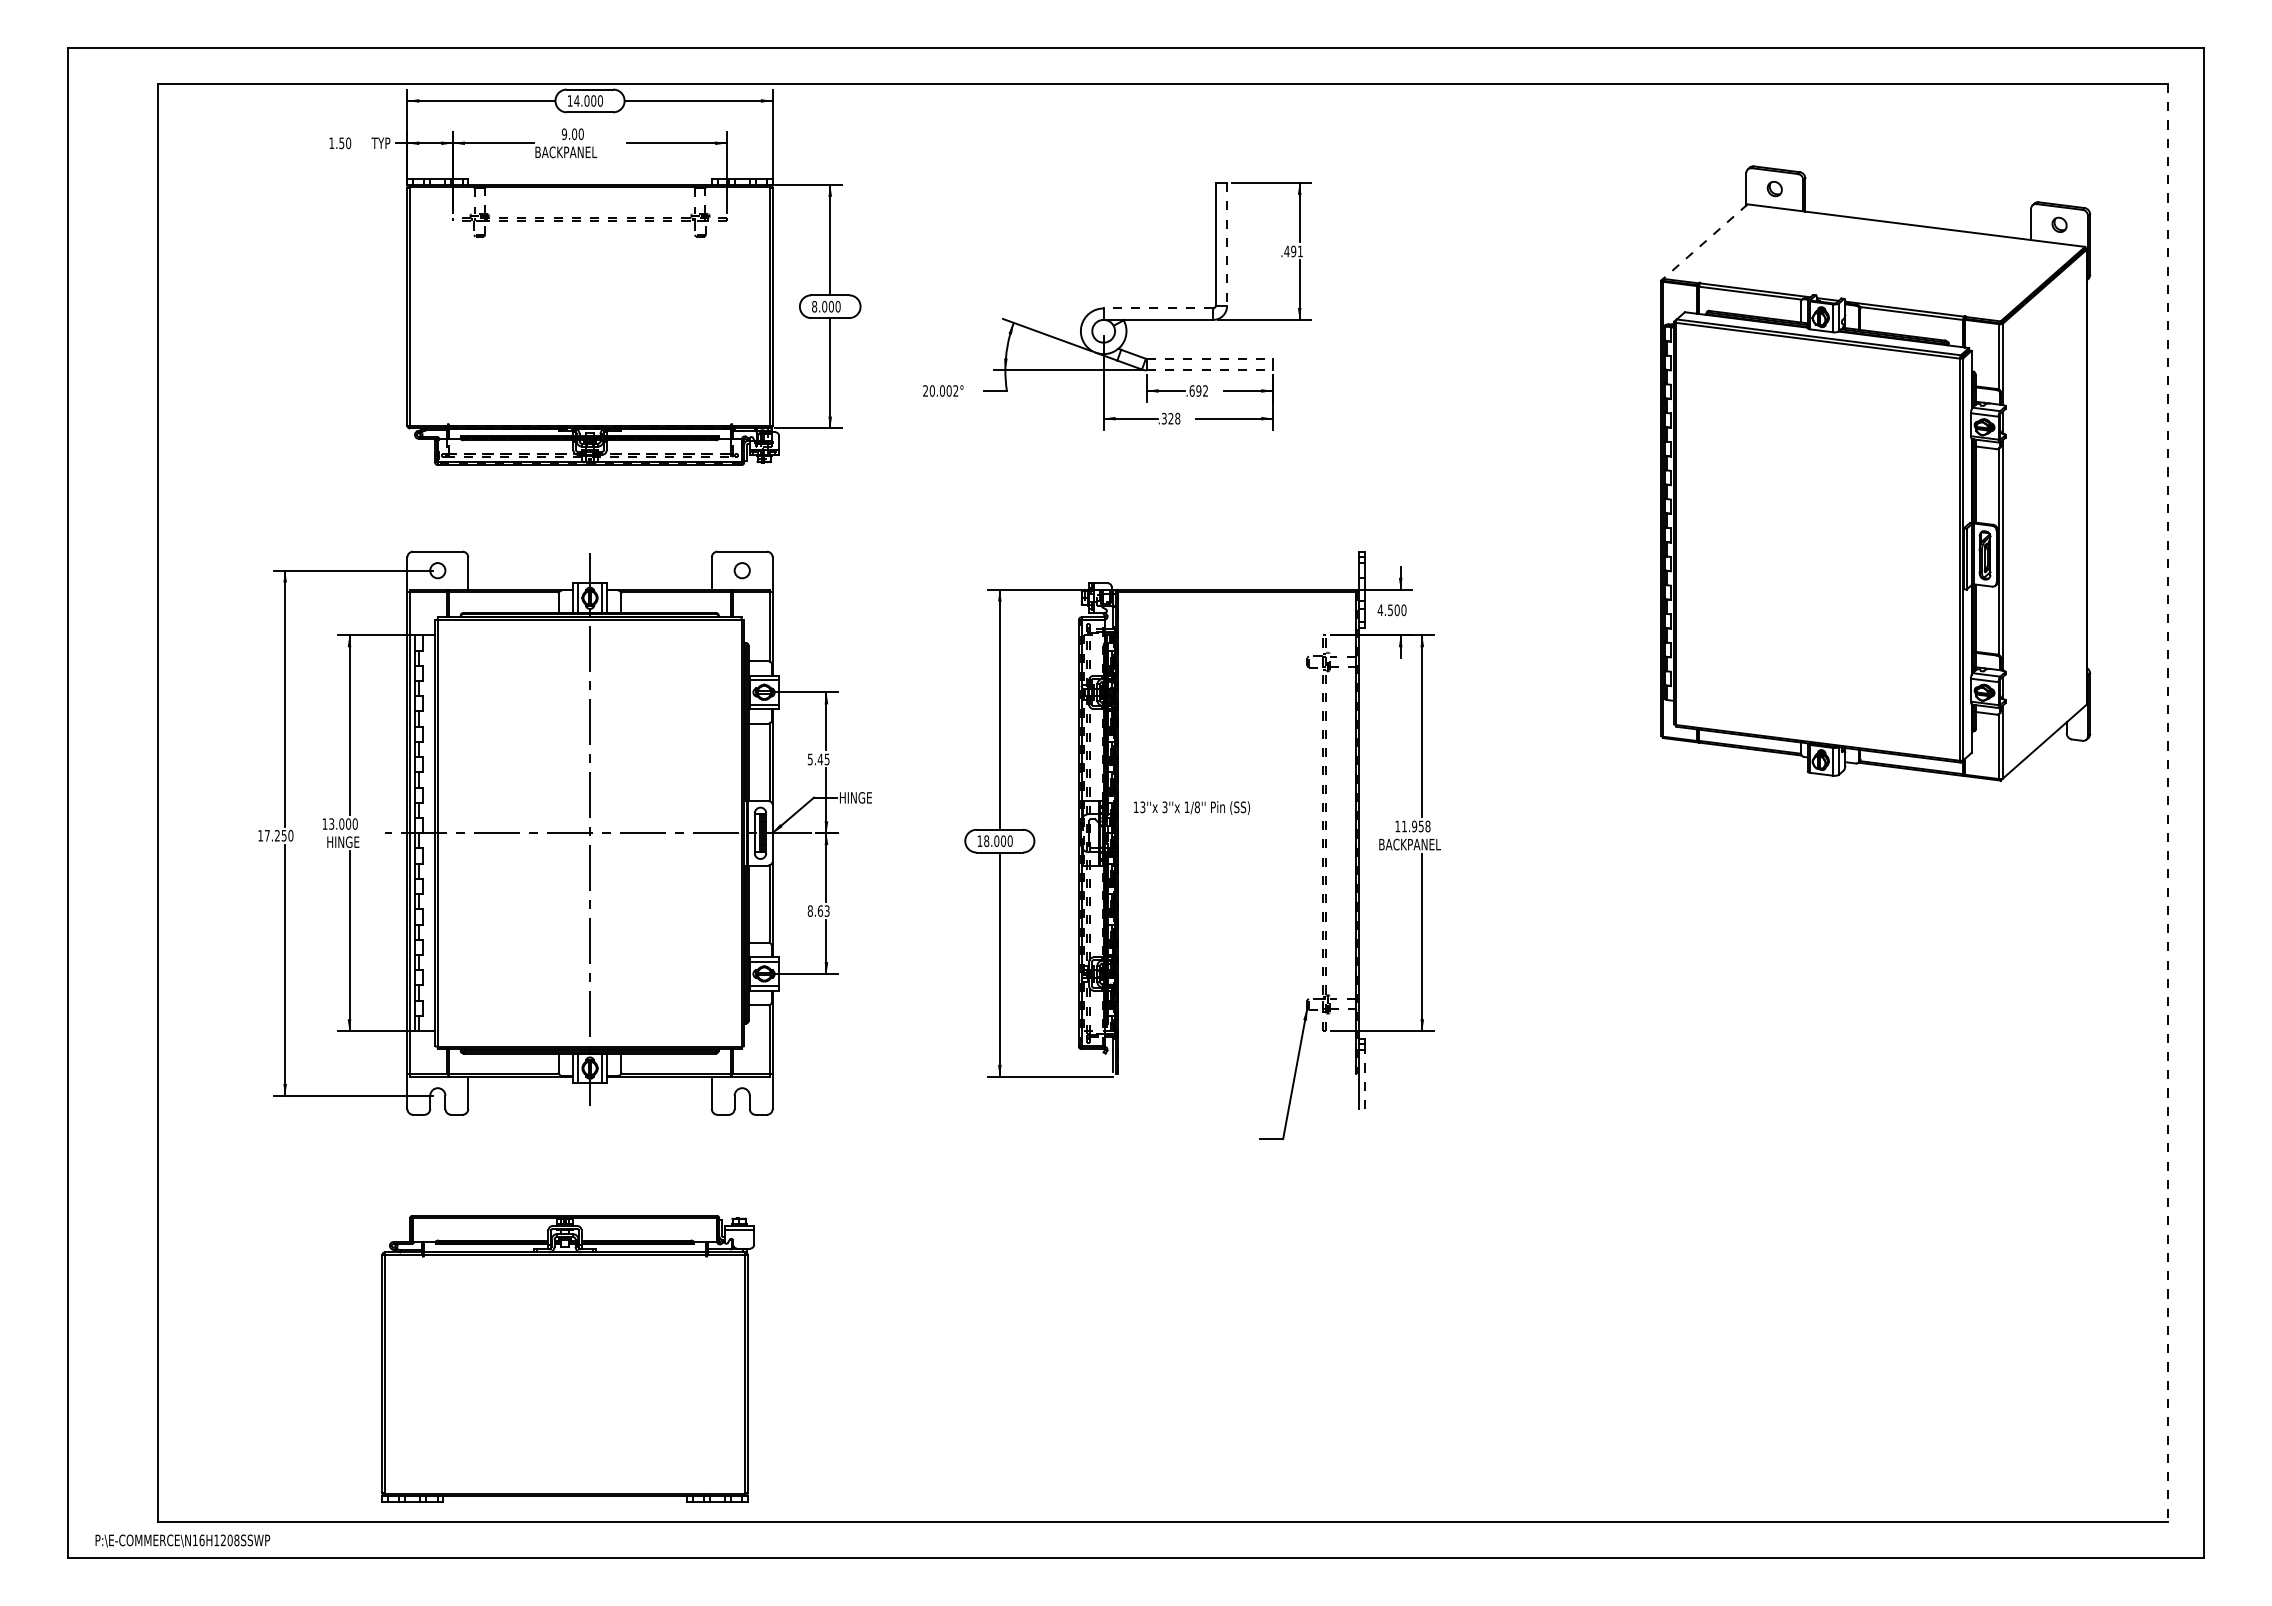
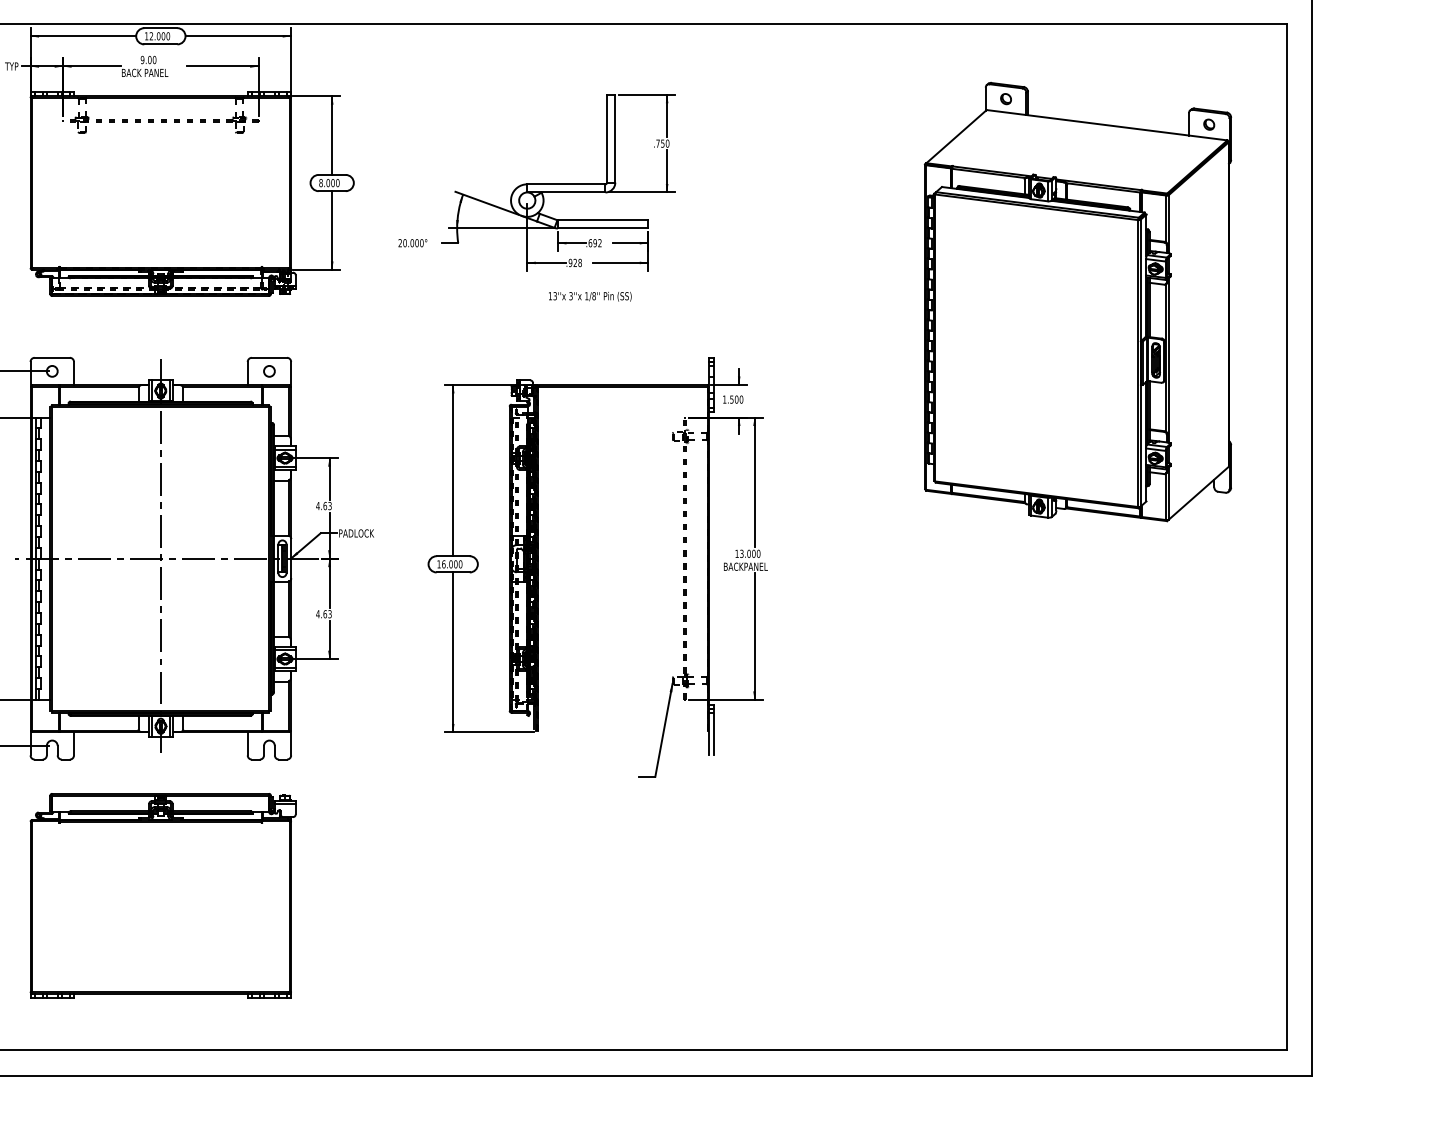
text: (576, 100) -> (151, 35), 14.000 -> 12.000
text: (582, 151) -> (155, 72), BACKPANEL -> BACK PANEL
line: (1705, 241) -> (956, 136), dashed -> solid
line: (1227, 244) -> (615, 138), dashed -> solid
text: (1293, 251) -> (662, 143), .491 -> .750
line: (1158, 308) -> (566, 184), dashed -> solid
line: (1210, 358) -> (603, 220), dashed -> solid
line: (1210, 370) -> (603, 228), dashed -> solid
text: (955, 390) -> (421, 242), 20.002° -> 20.000°
text: (1163, 418) -> (569, 262), .328 -> .928
text: (1380, 609) -> (724, 399), 4.500 -> 1.500
text: (818, 759) -> (323, 506), 5.45 -> 4.63
text: (864, 797) -> (356, 533), HINGE -> PADLOCK
line: (2167, 803) -> (1286, 537), dashed -> solid
text: (1191, 807) -> (589, 296), moved
text: (1416, 826) -> (750, 553), 11.958 -> 13.000
text: (986, 840) -> (443, 563), 18.000 -> 16.000
text: (810, 910) -> (318, 613), 8.63 -> 4.63
line: (1364, 1076) -> (713, 732), dashed -> solid
part: (567, 1358) -> (162, 895), moved

